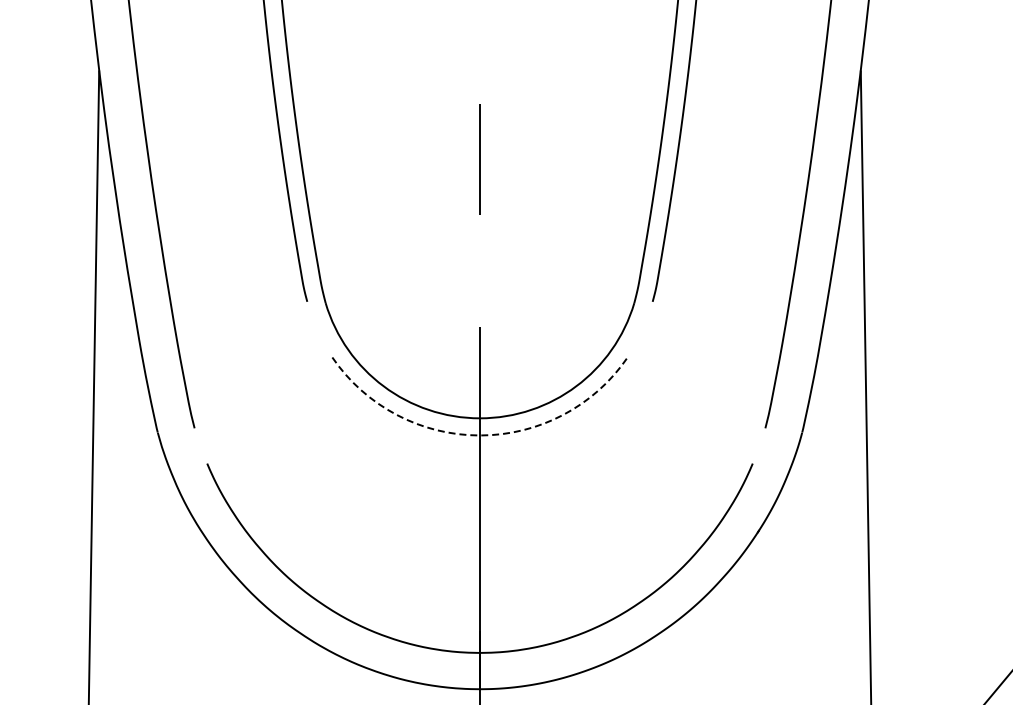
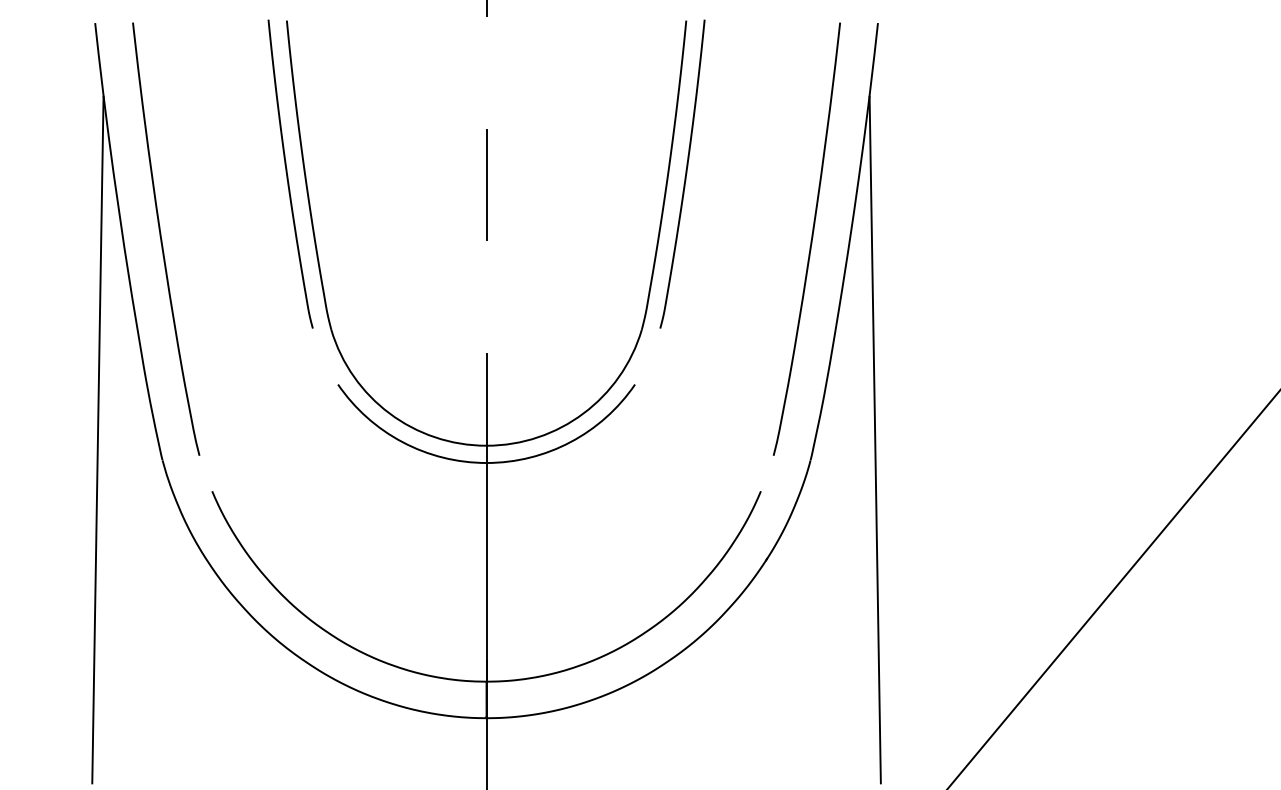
arc: (479, 434) -> (486, 462), dashed -> solid

